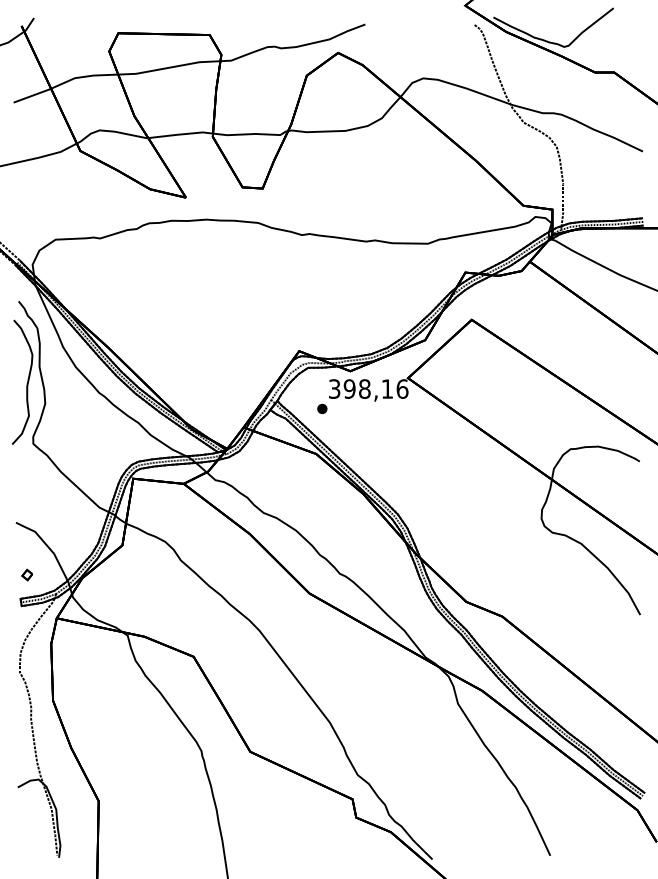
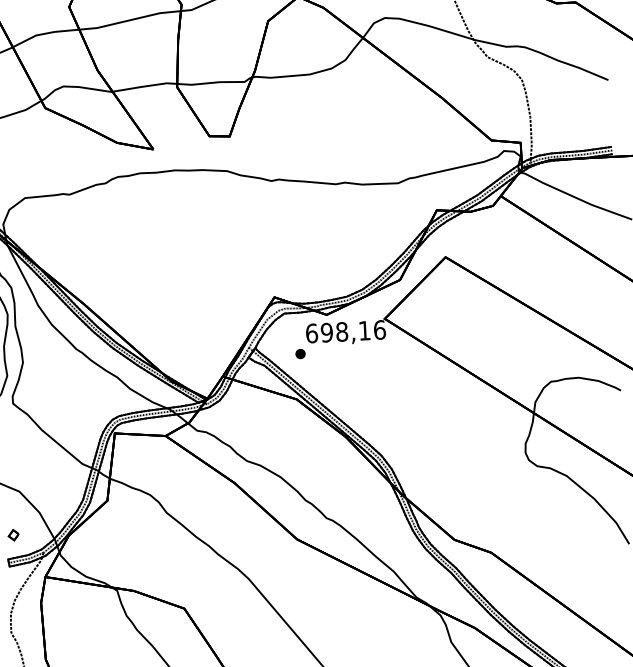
text: (334, 388) -> (311, 332), 398,16 -> 698,16

